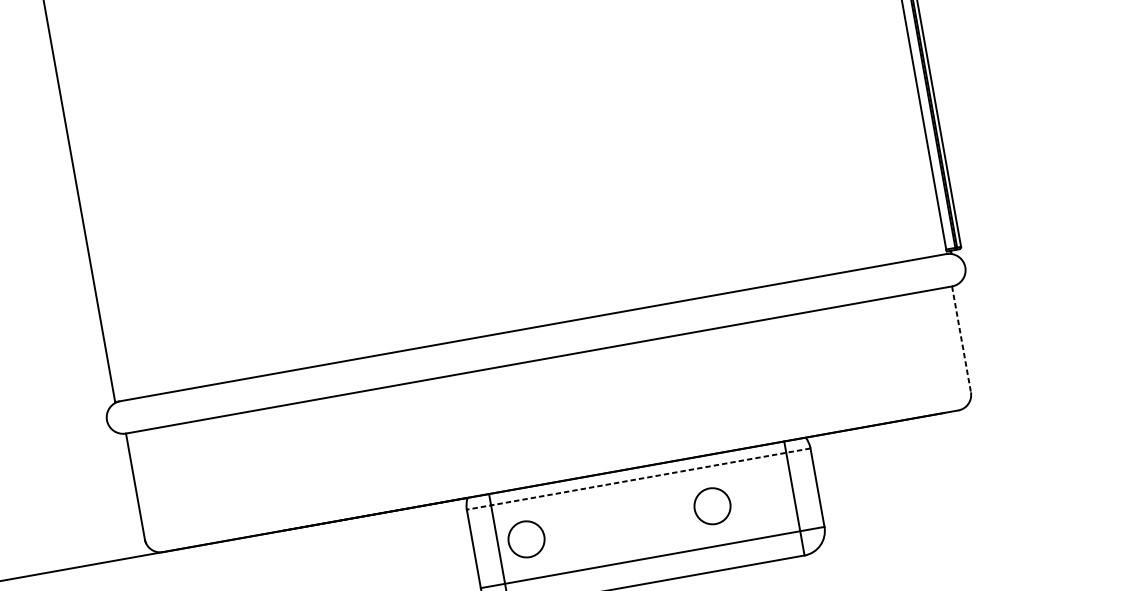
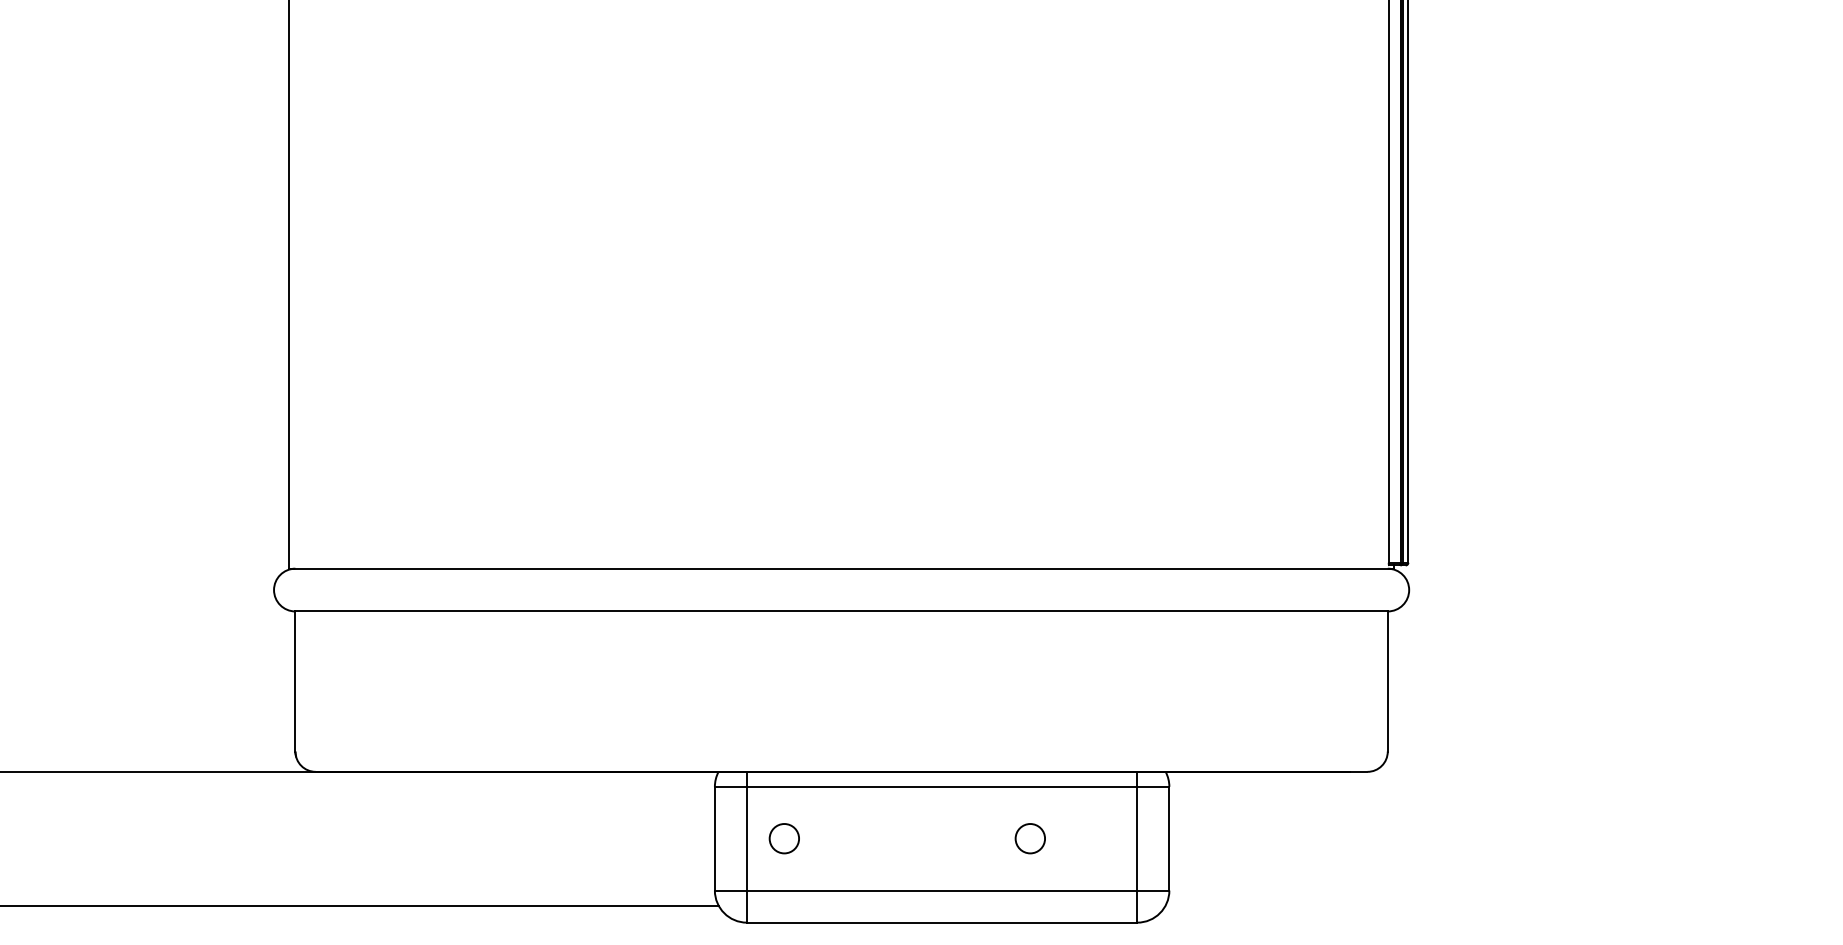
line: (961, 340) -> (1387, 682), dashed -> solid
line: (638, 478) -> (941, 786), dashed -> solid
circle: (711, 506) -> (1029, 838), size x0.62
circle: (525, 539) -> (783, 838), size x0.62

